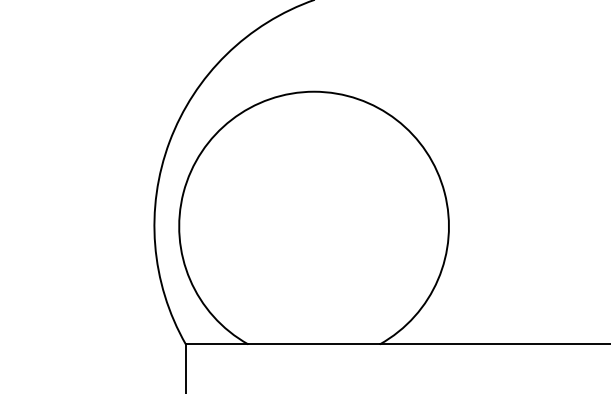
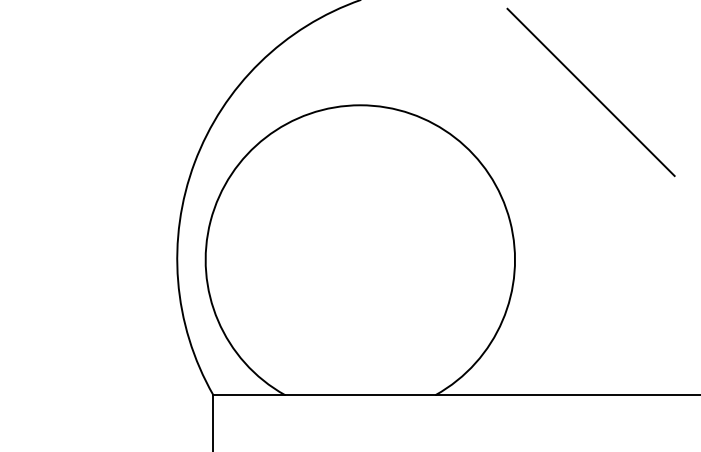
line: (514, 80) -> (590, 92), added

